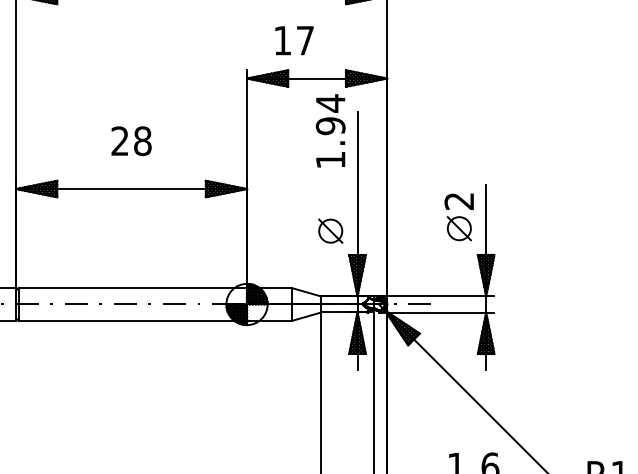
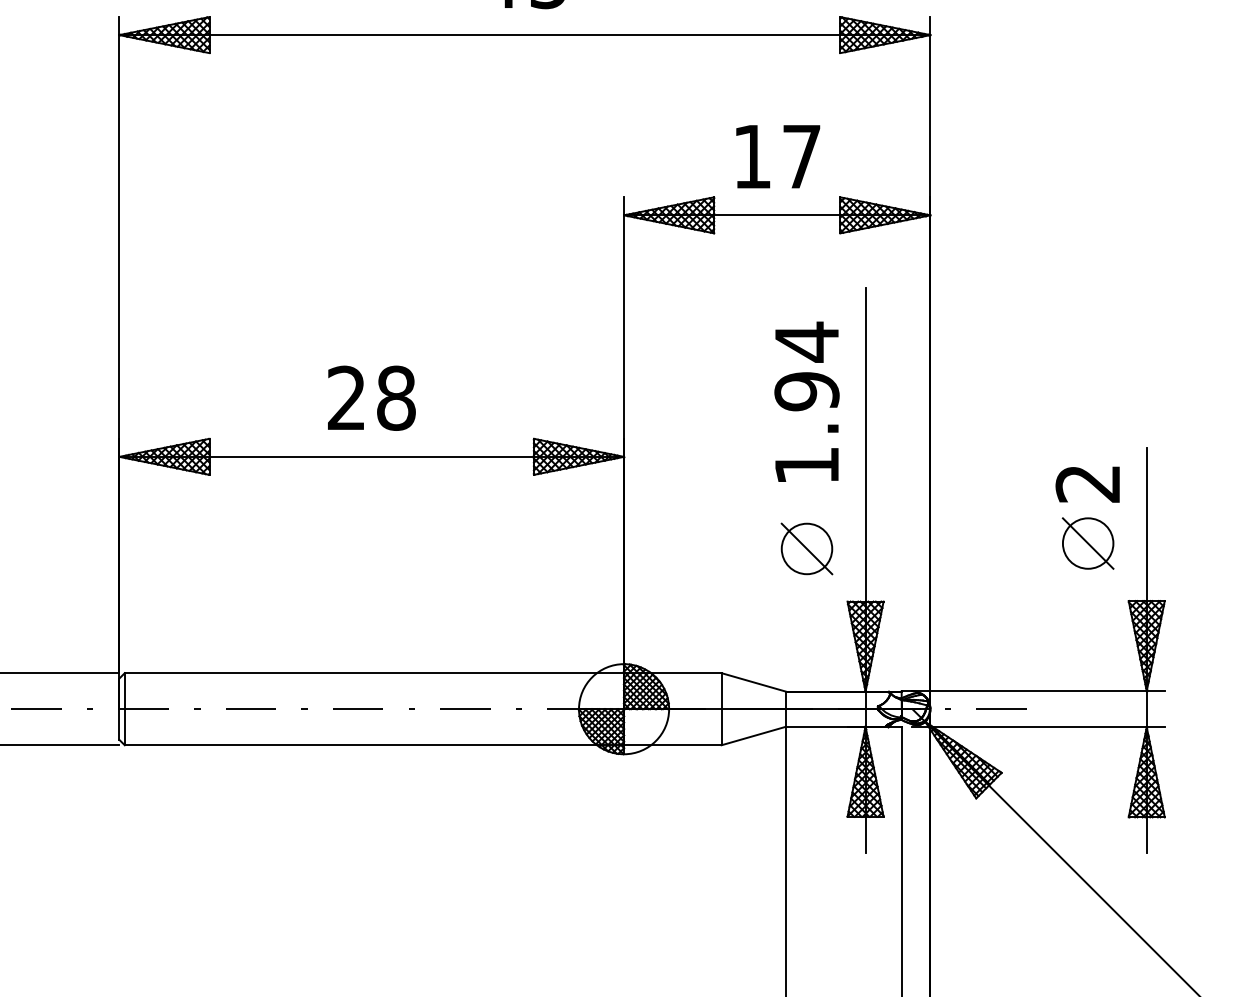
text: (294, 40) -> (778, 156), moved
text: (330, 130) -> (806, 401), moved
text: (131, 141) -> (371, 398), moved

